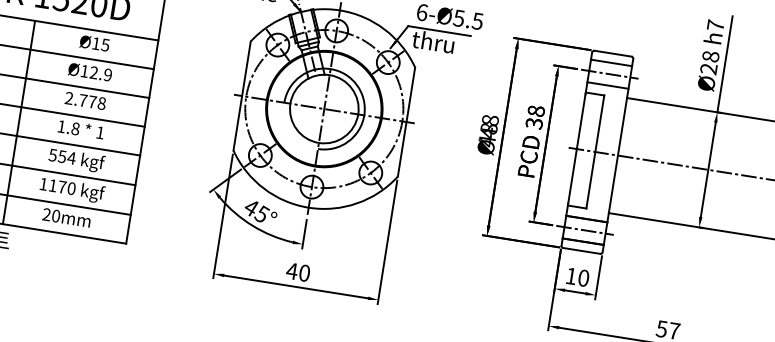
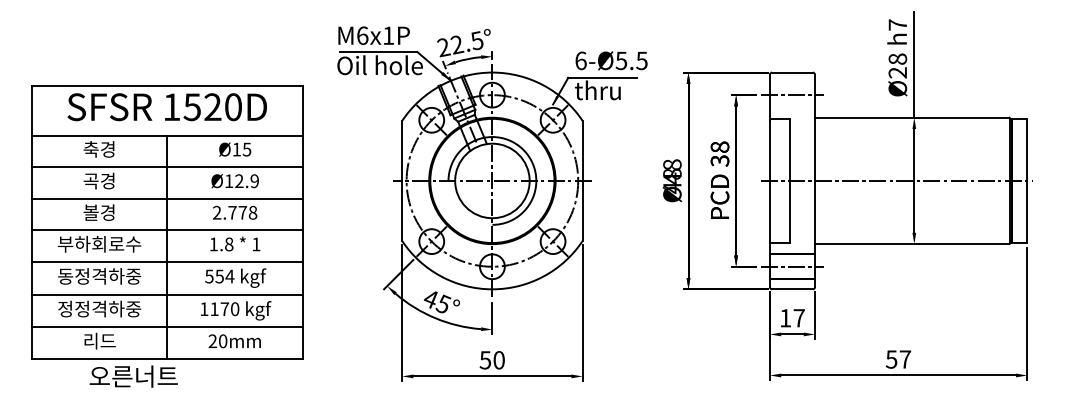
line: (611, 62) -> (792, 82), removed
line: (608, 85) -> (792, 107), removed
text: (292, 271) -> (485, 360), 40 -> 50
text: (583, 278) -> (798, 318), 10 -> 17

